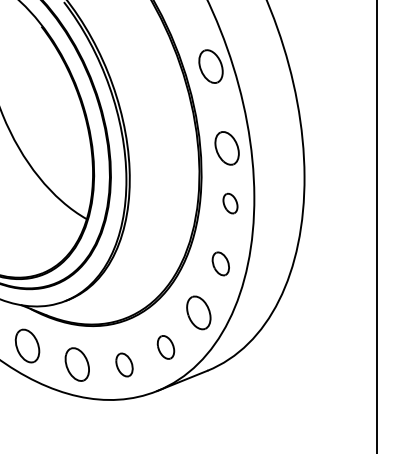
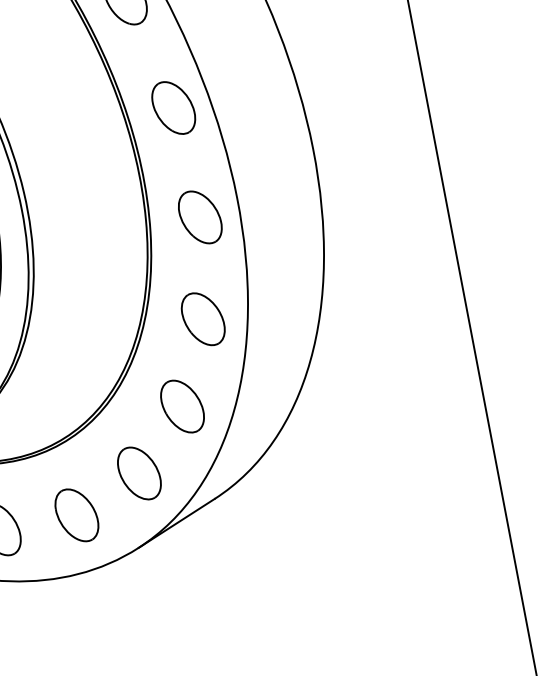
part: (226, 148) -> (172, 108), moved
part: (230, 203) -> (200, 217), size x1.67
part: (220, 263) -> (202, 318), size x1.43
part: (165, 347) -> (138, 473), size x1.43
part: (124, 364) -> (76, 514), size x1.43

